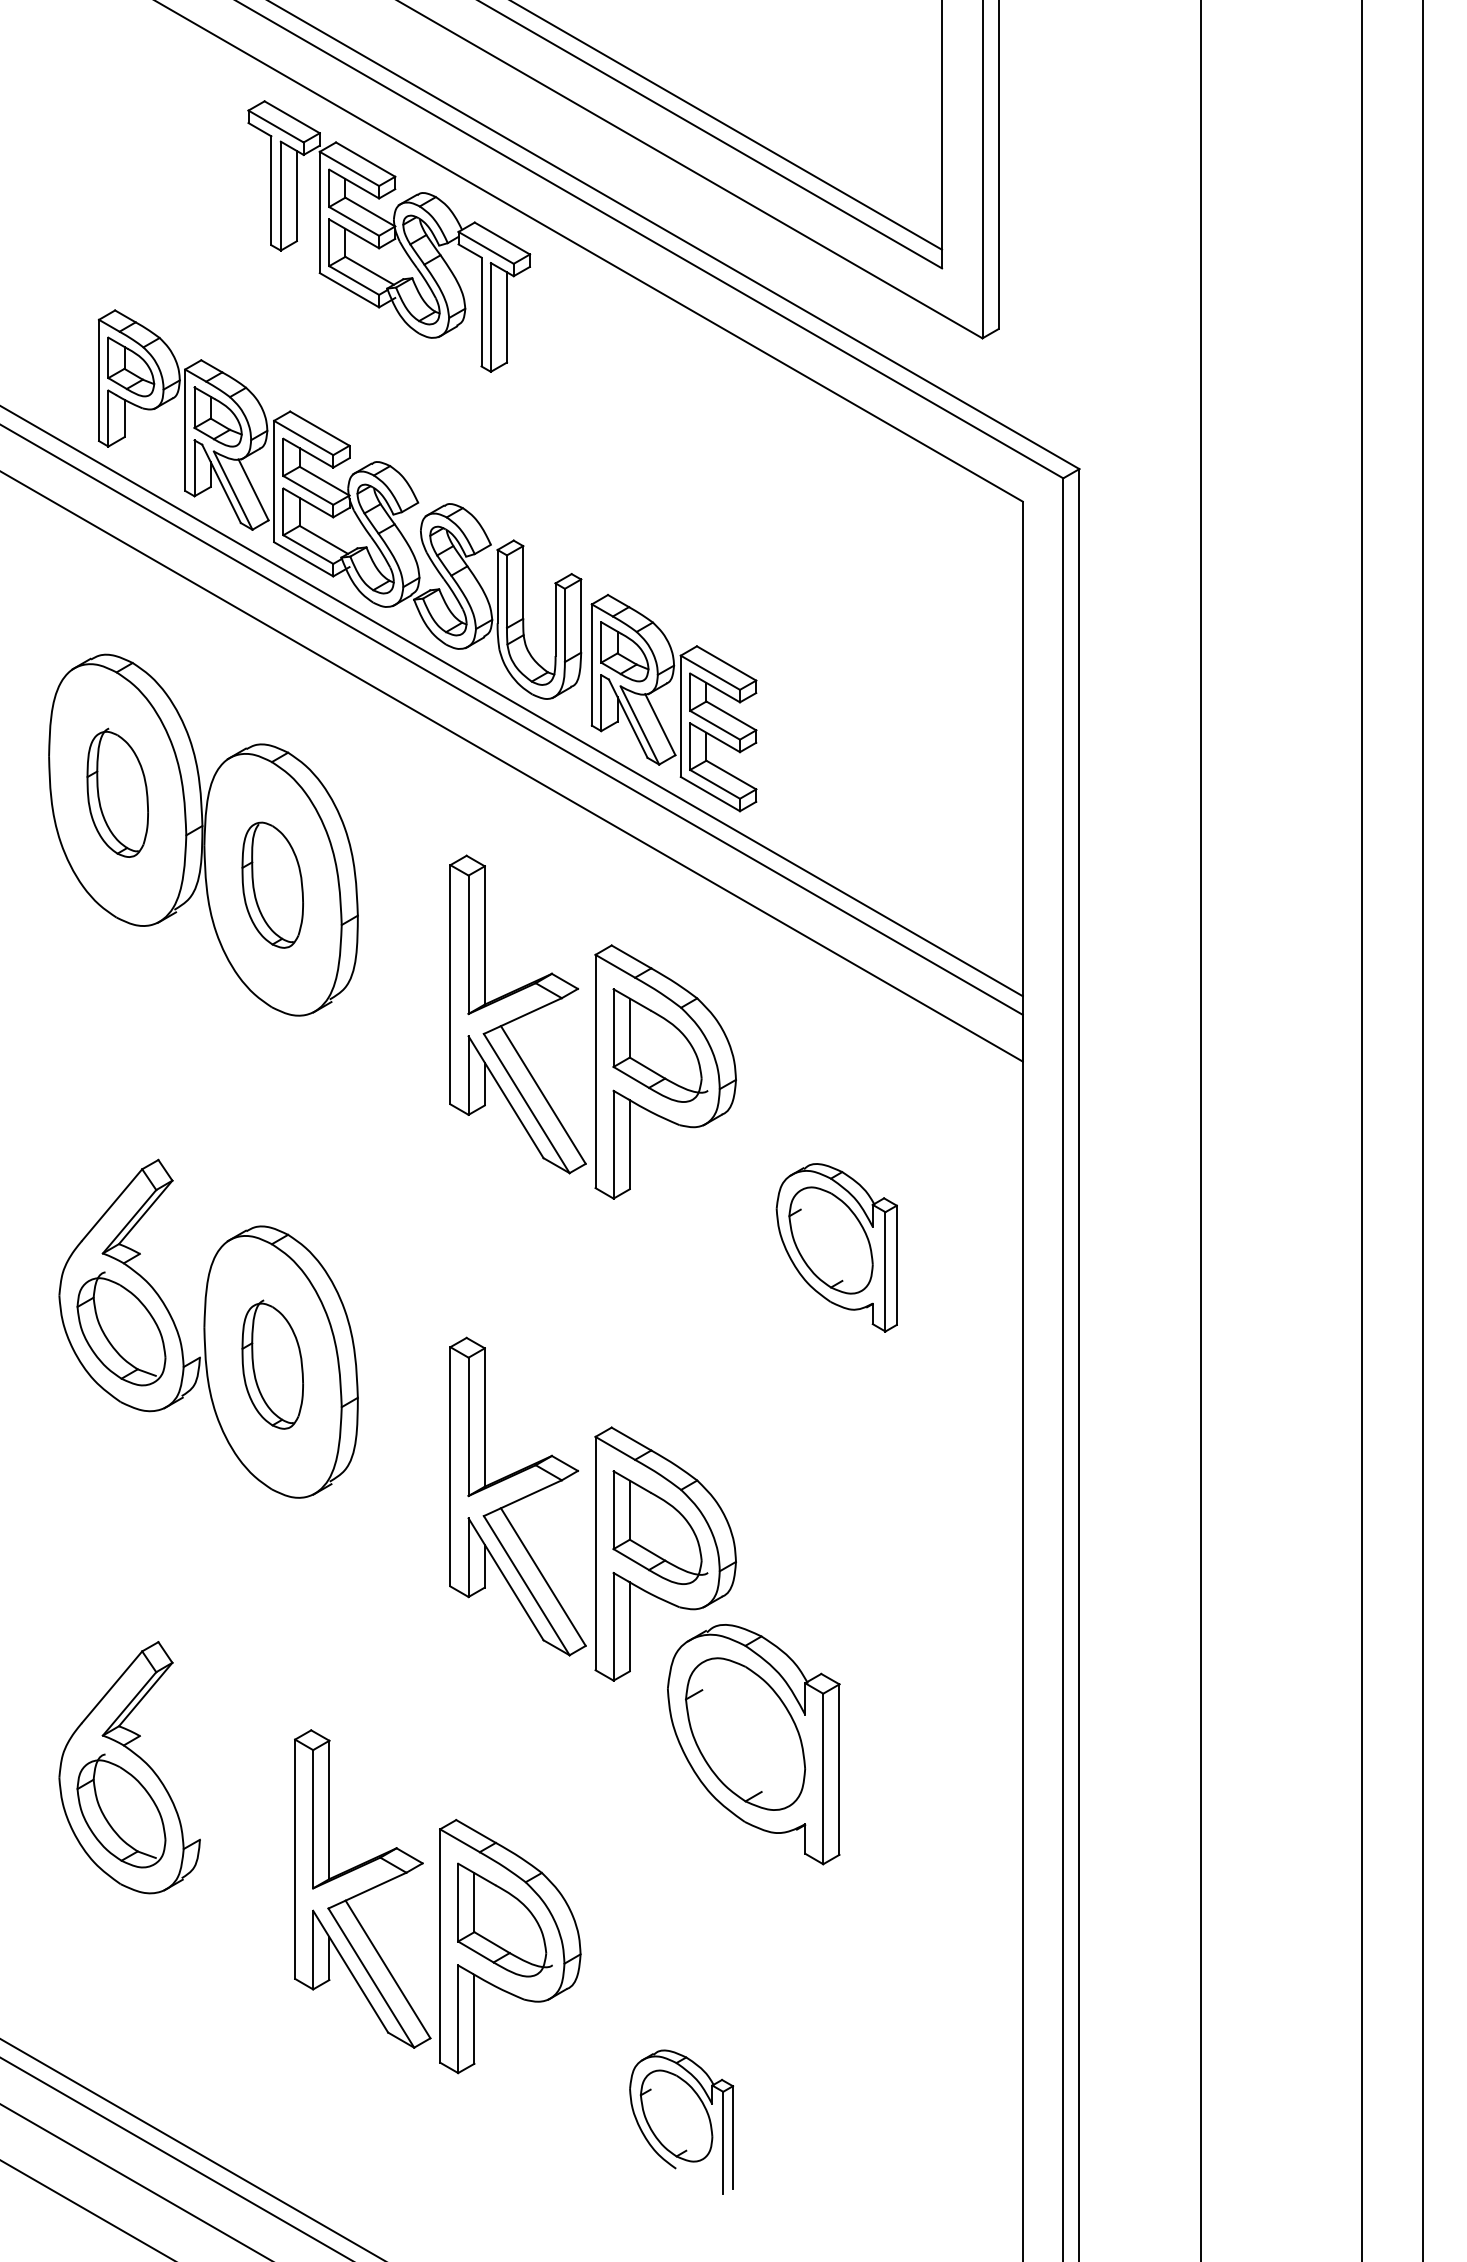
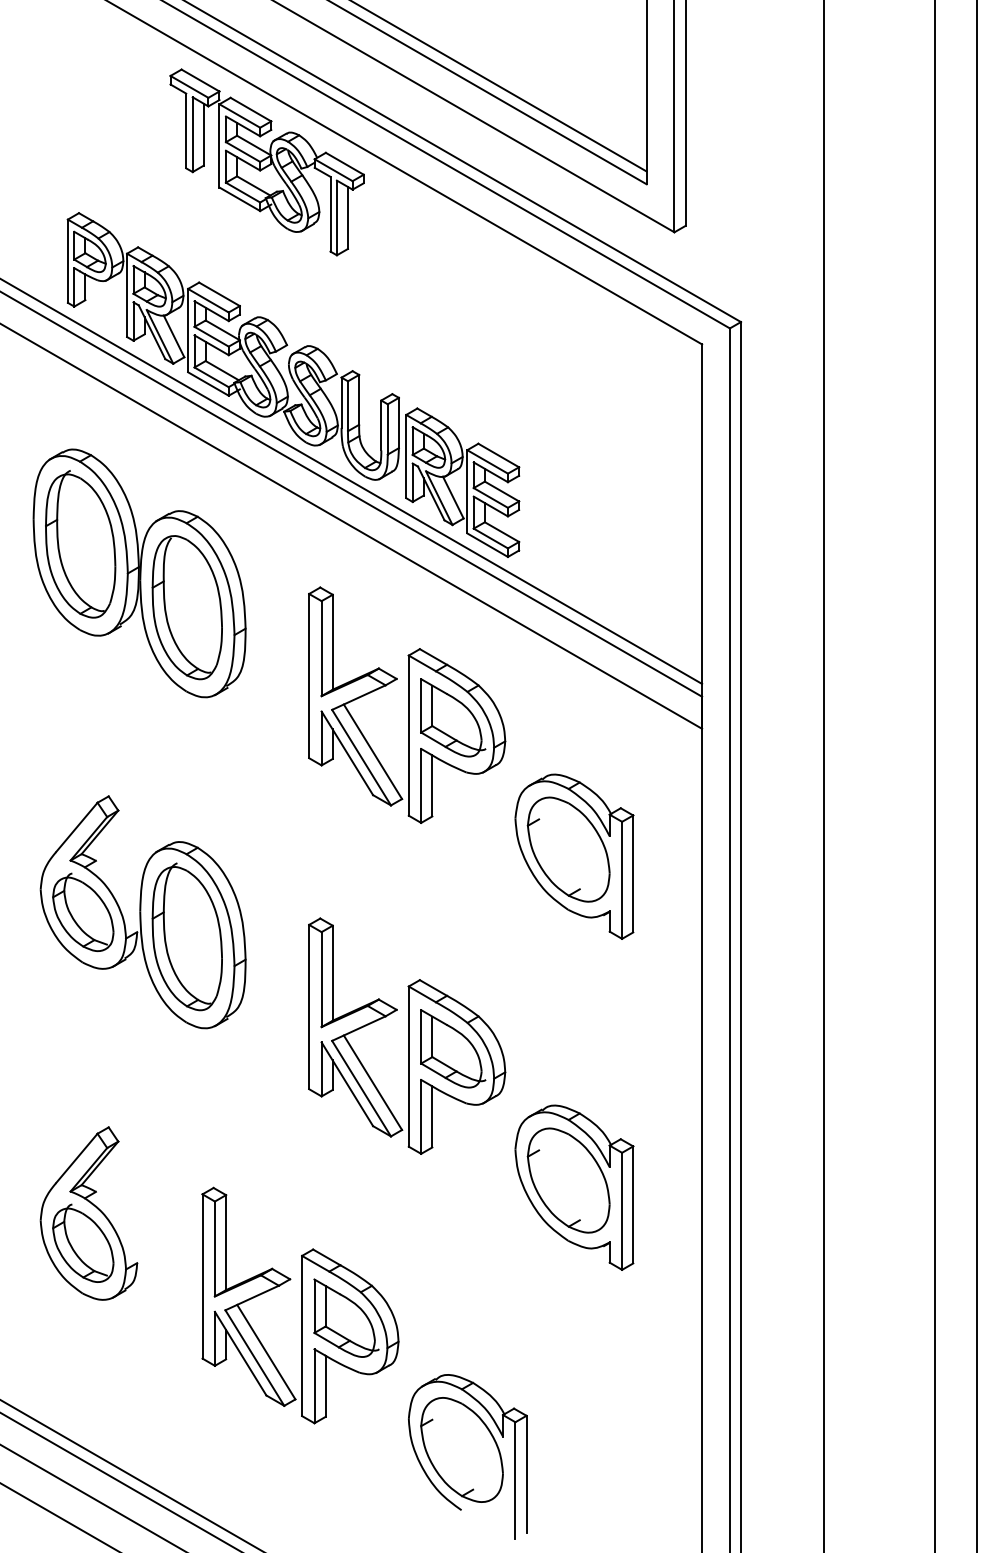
part: (117, 793) -> (80, 544), size x1.67
part: (271, 884) -> (186, 607), size x1.67
part: (836, 1247) -> (574, 856), size x1.43
part: (271, 1364) -> (186, 936), size x1.67
part: (753, 1744) -> (574, 1187), moved
part: (681, 2121) -> (467, 1456), size x1.67

